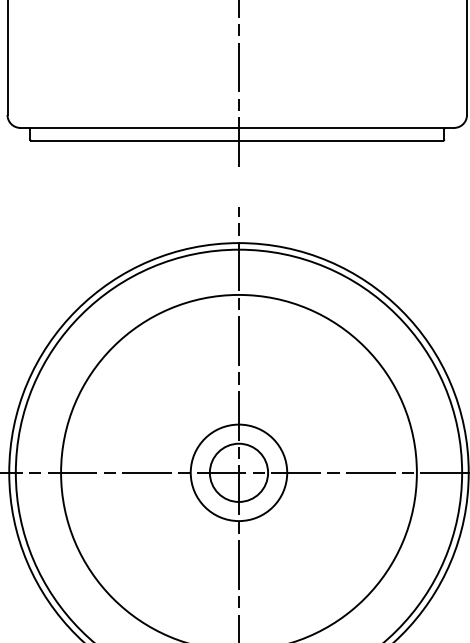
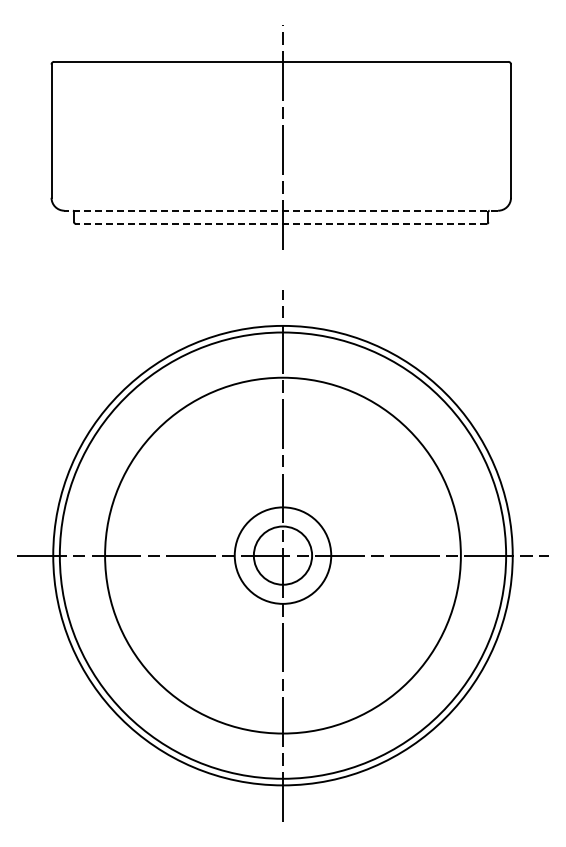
line: (237, 127) -> (281, 210), solid -> dashed
line: (237, 140) -> (281, 223), solid -> dashed

